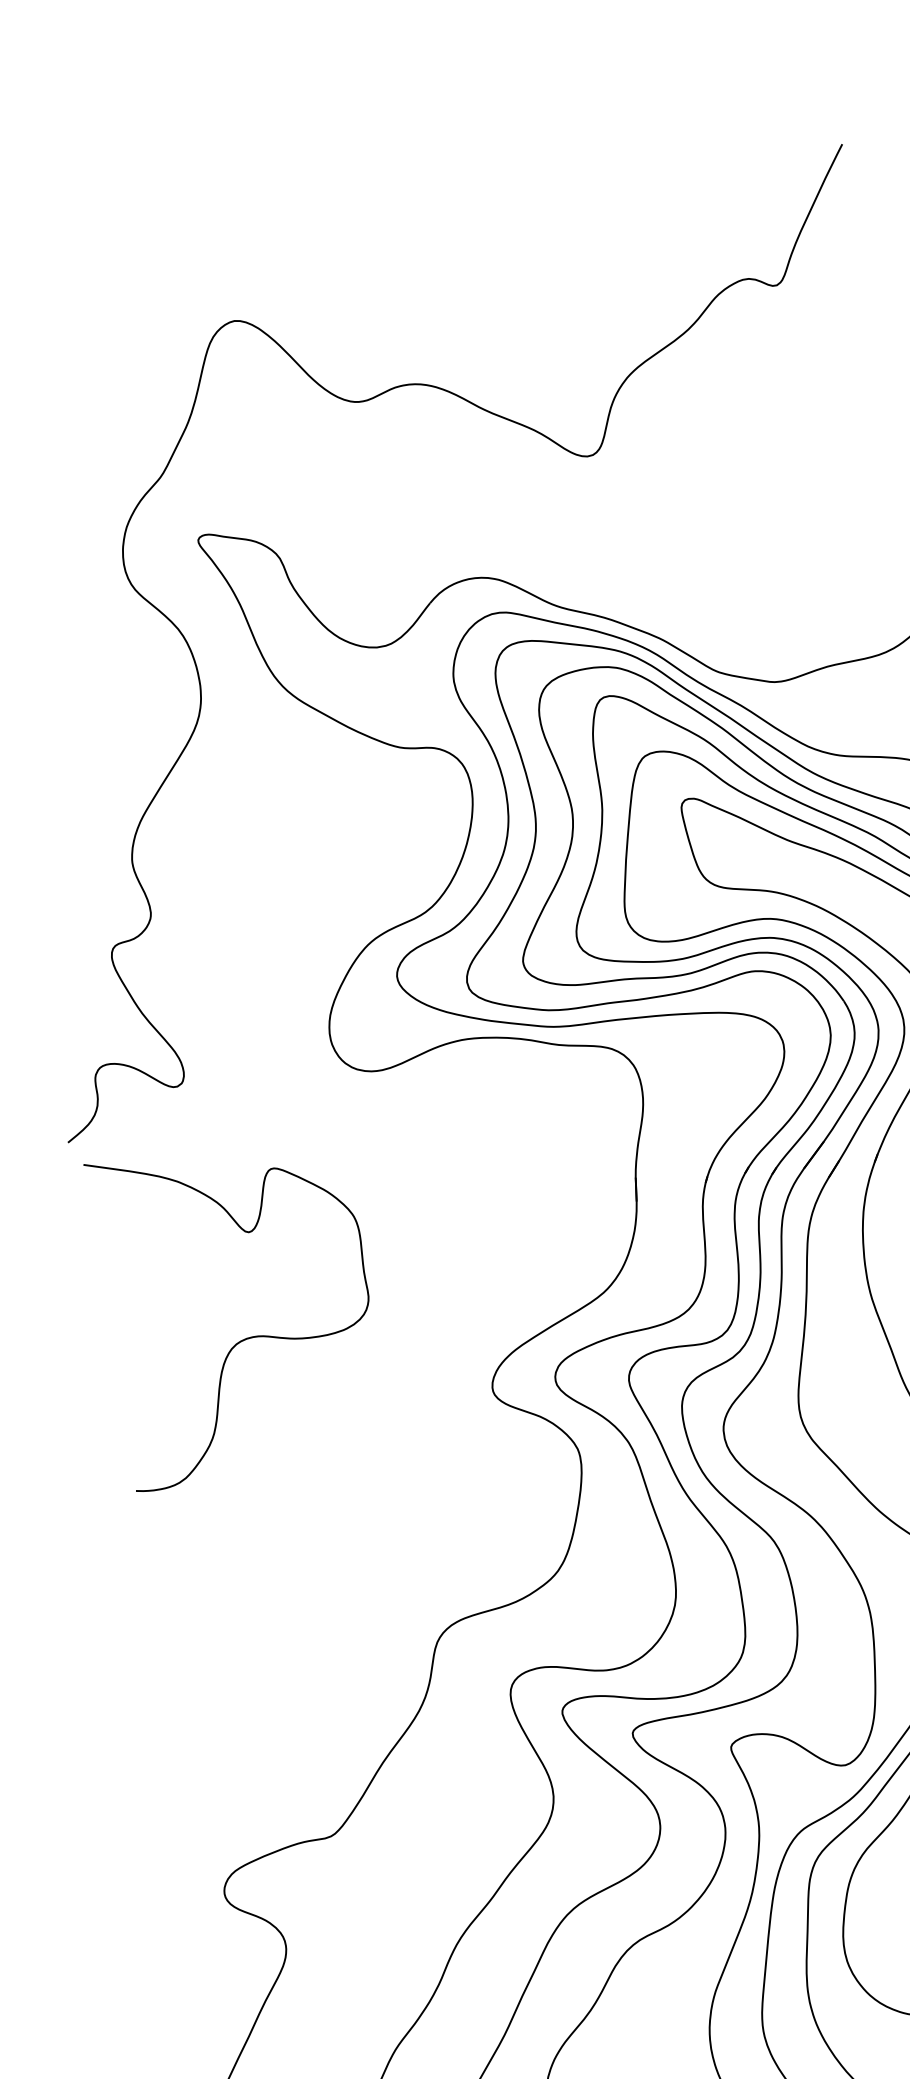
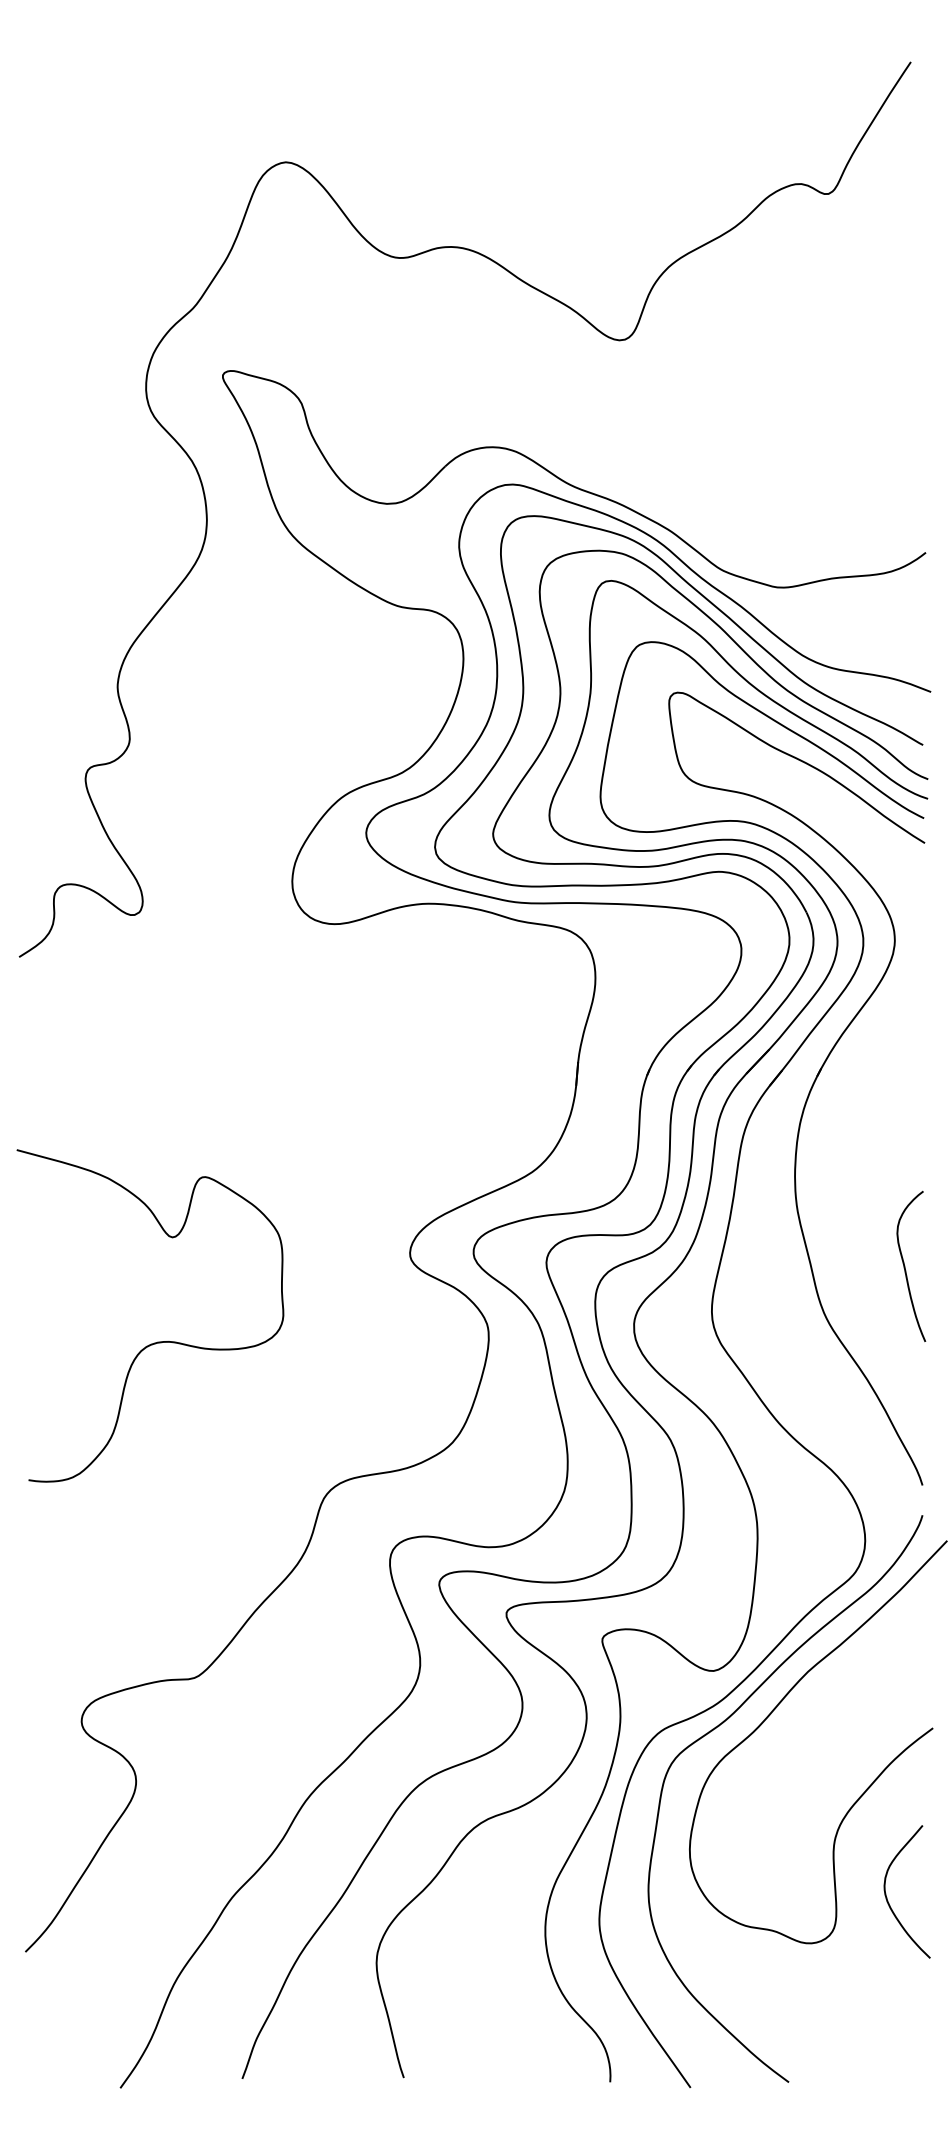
curve: (246, 1337) -> (157, 1341), moved

